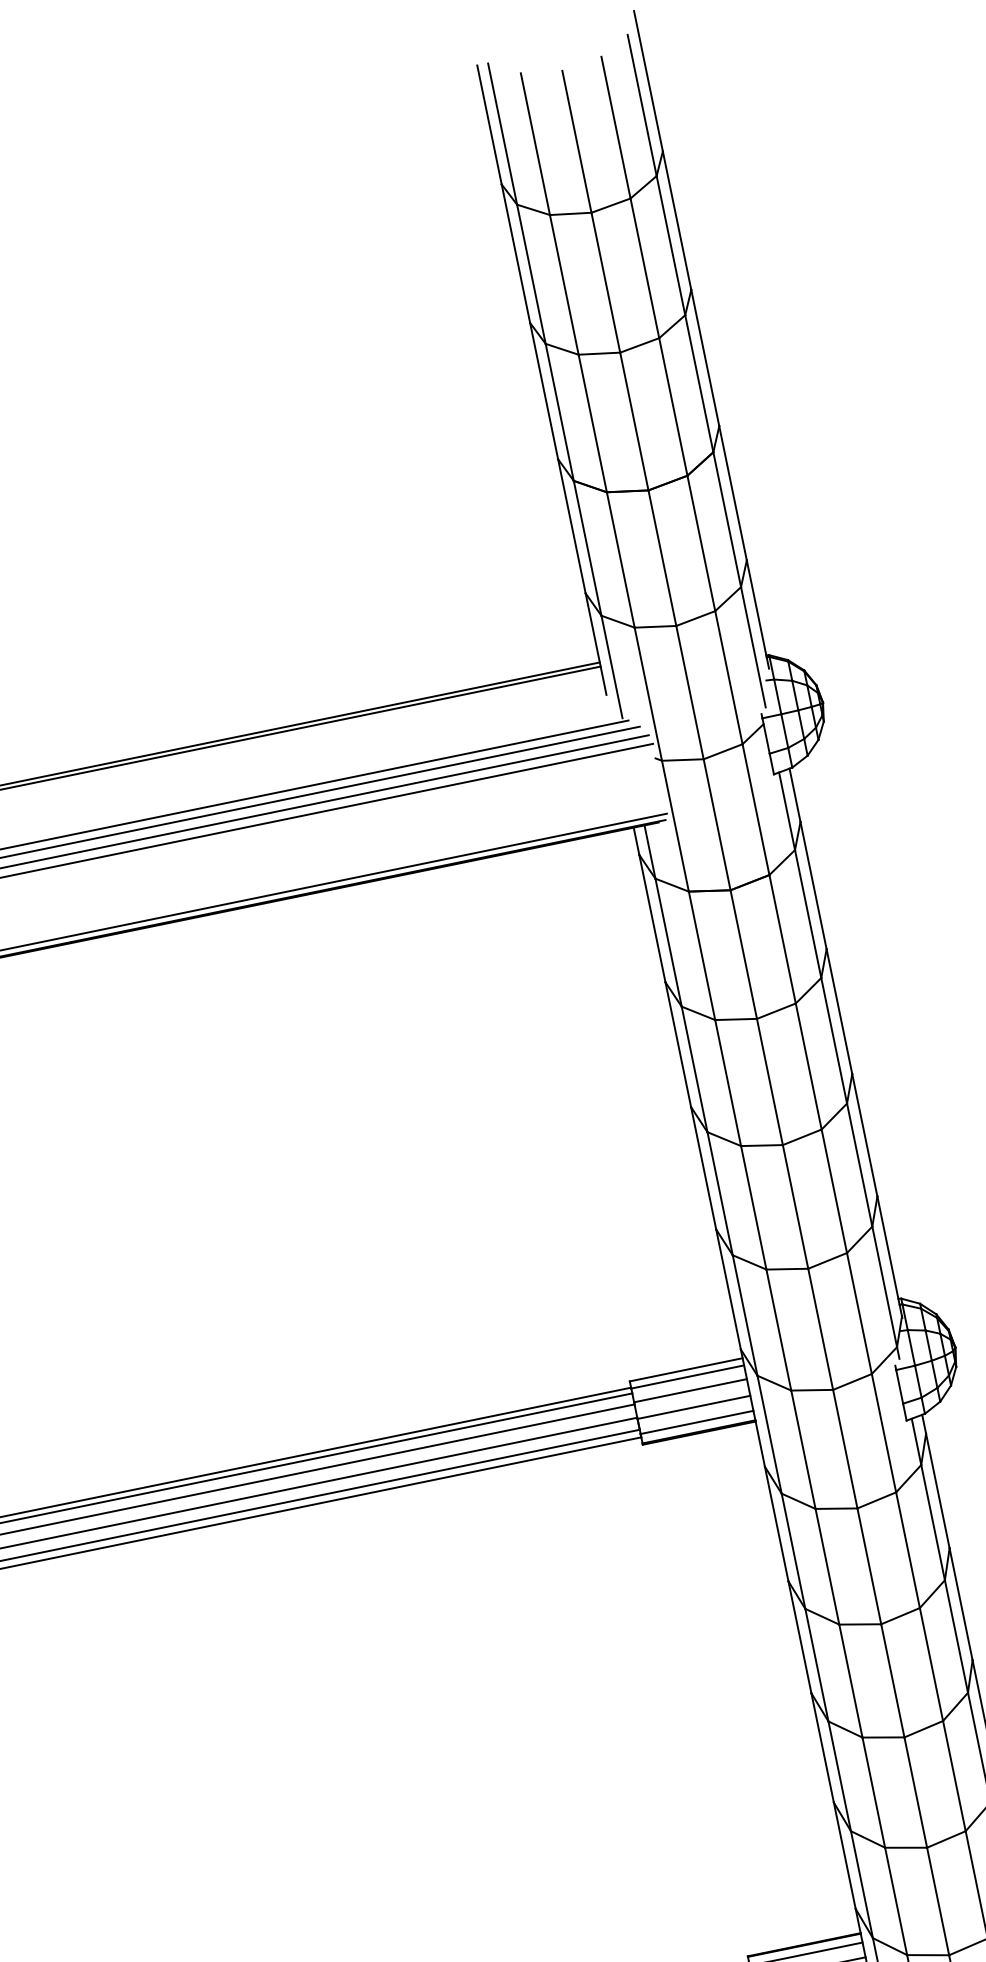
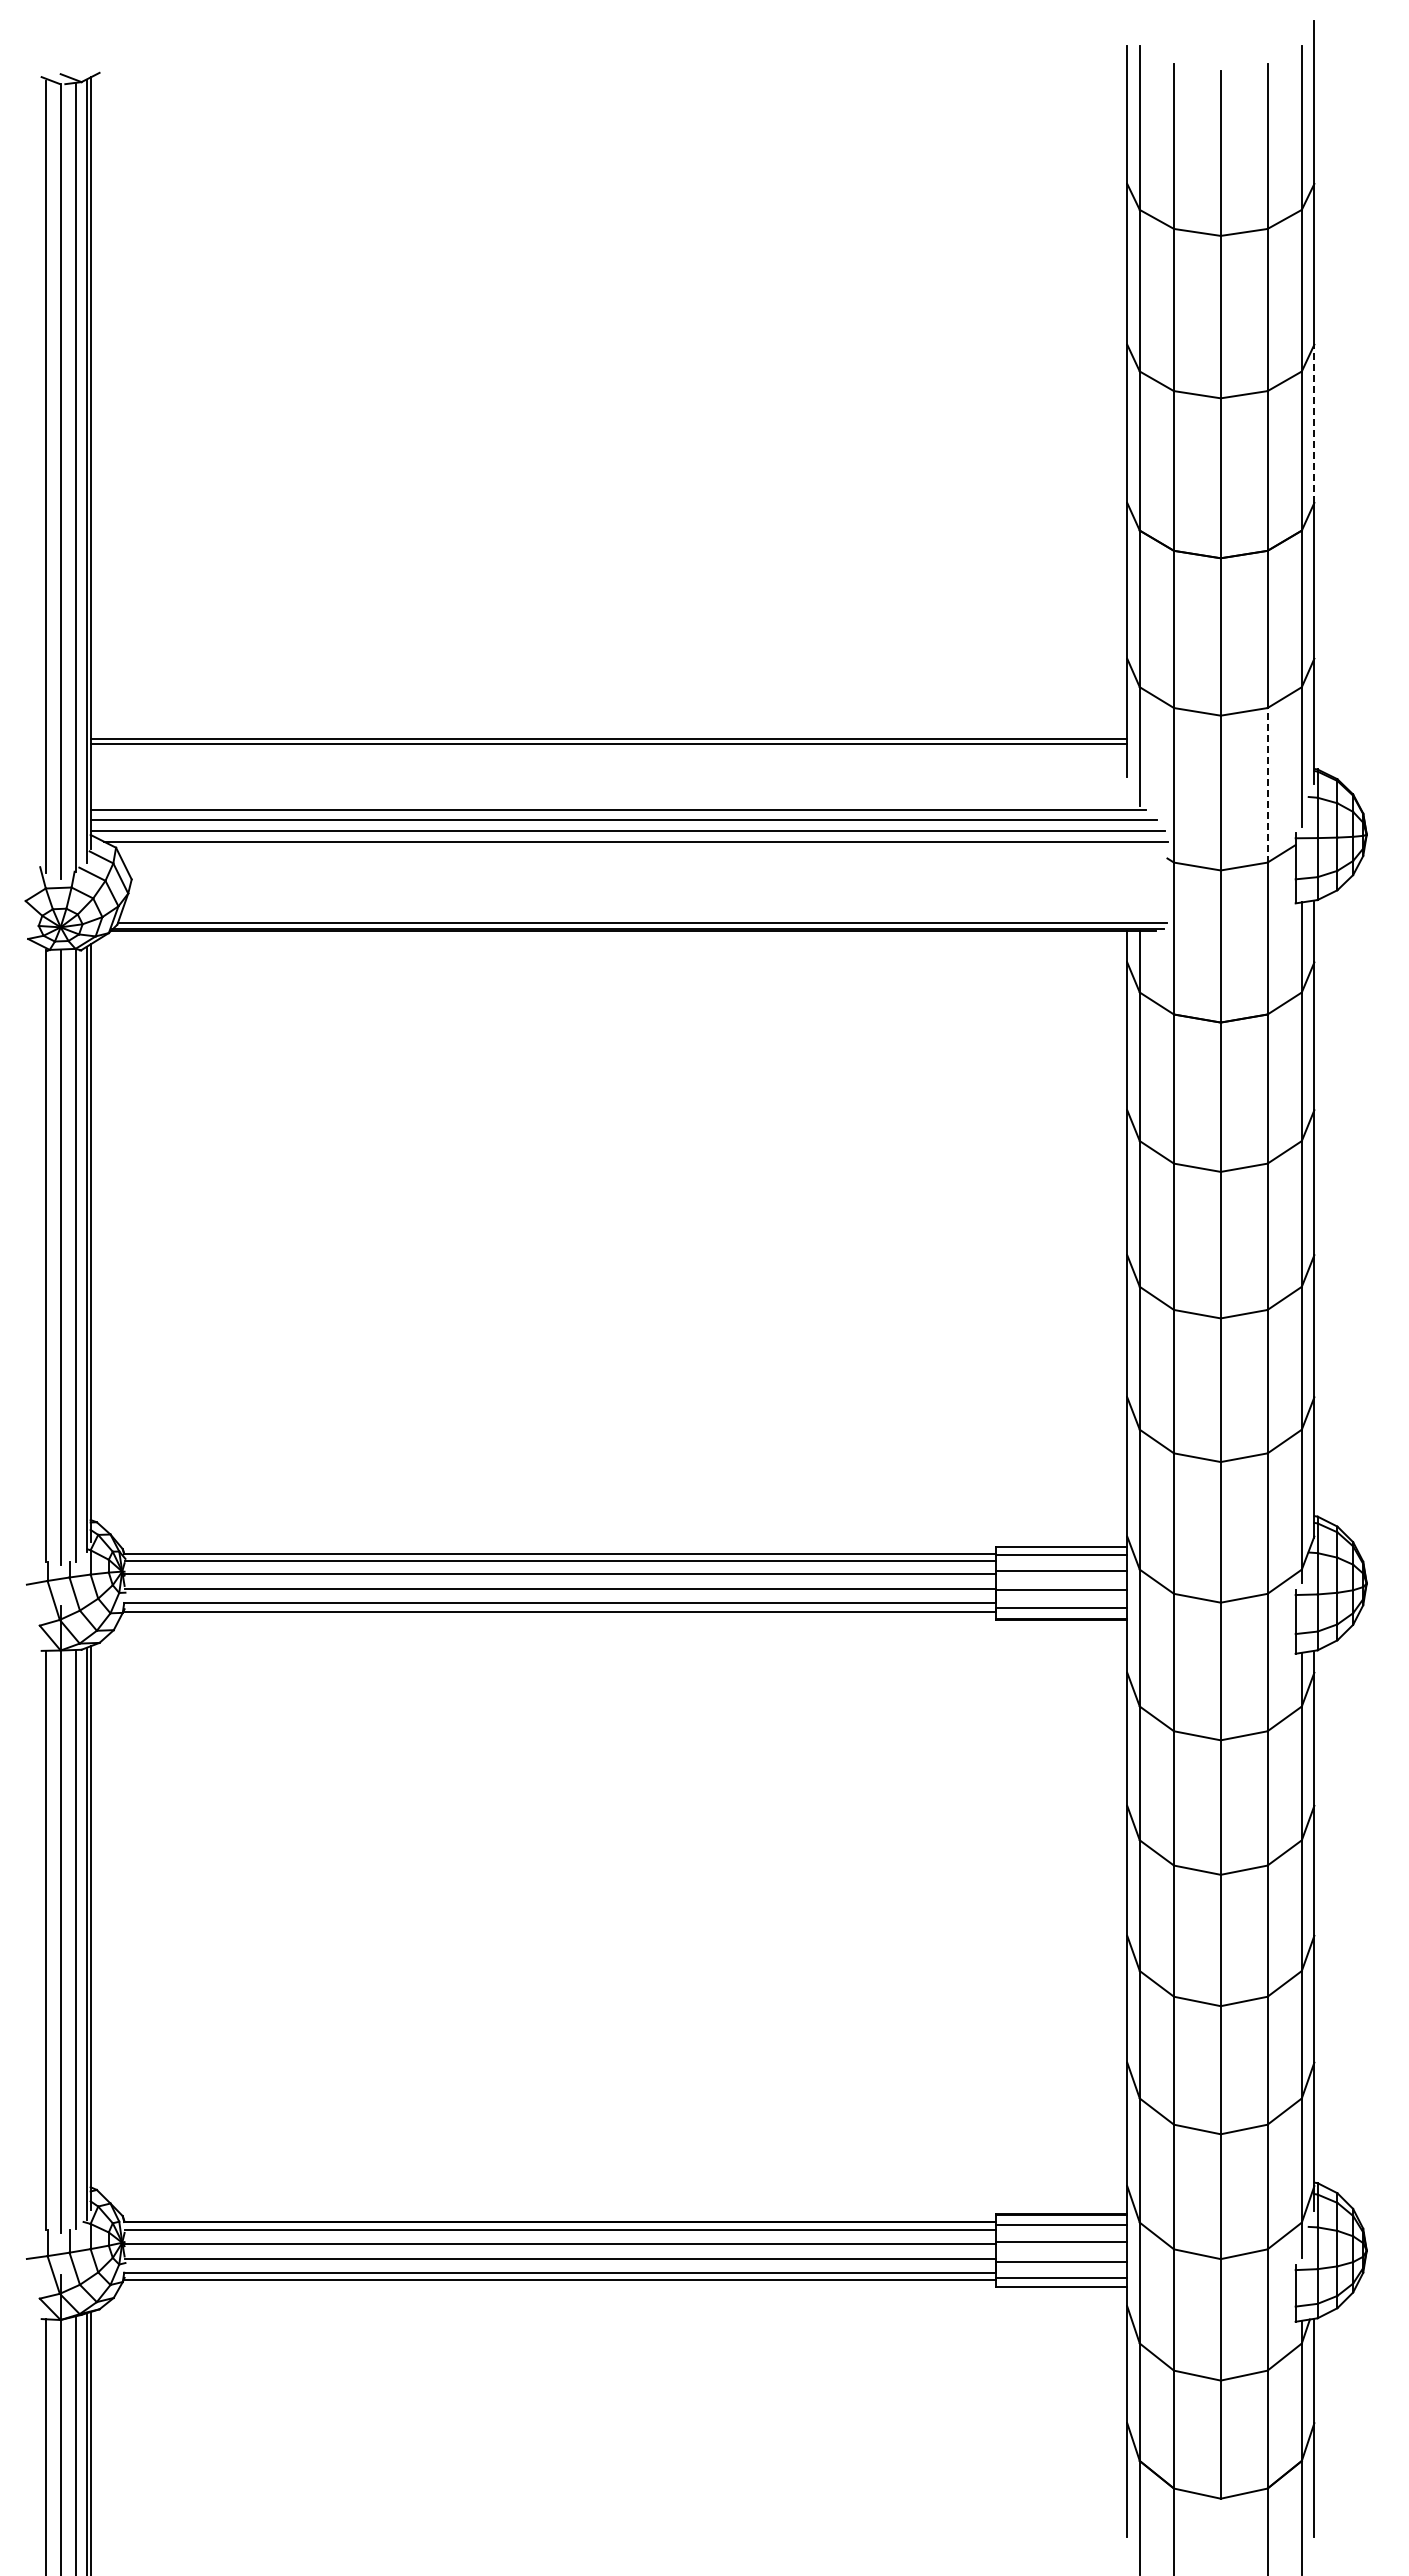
line: (705, 357) -> (1314, 423), solid -> dashed
line: (728, 676) -> (1267, 784), solid -> dashed

